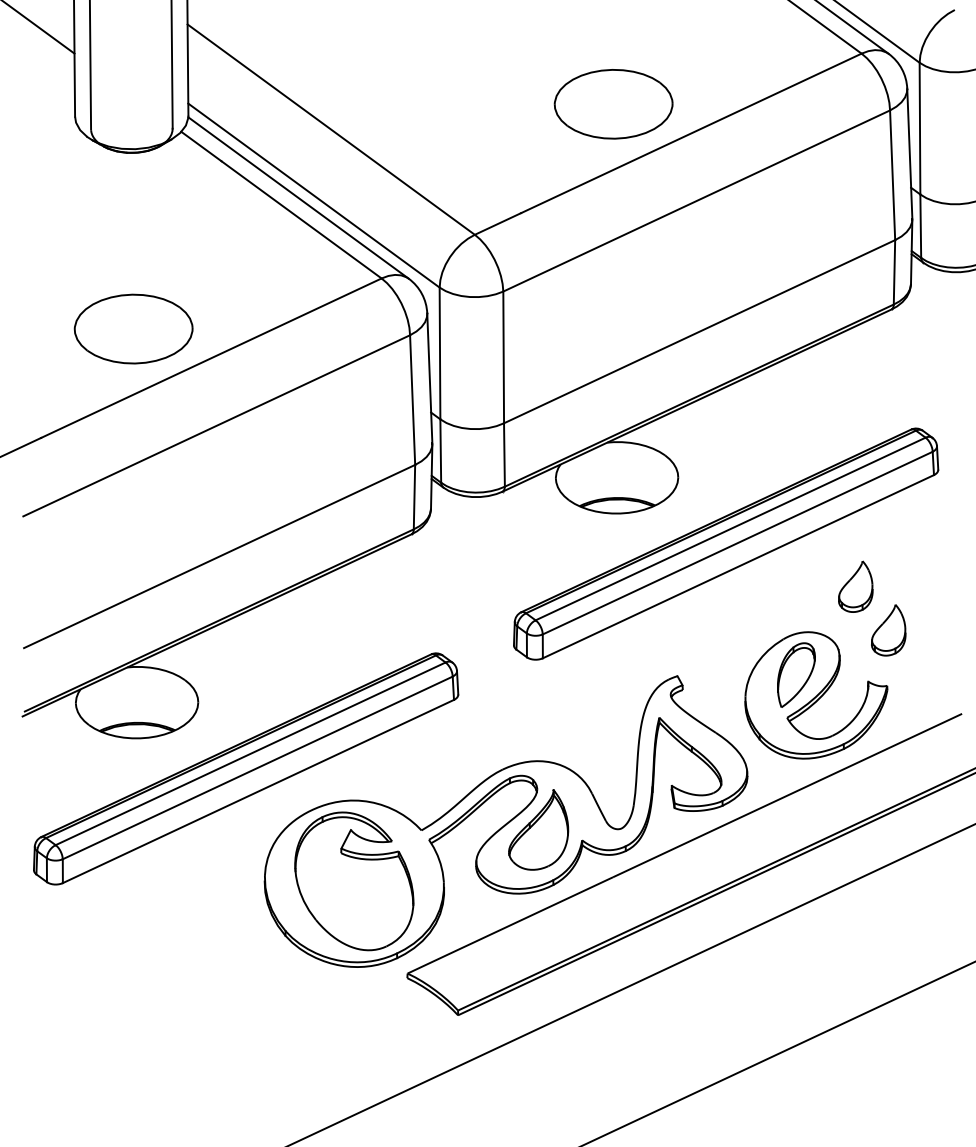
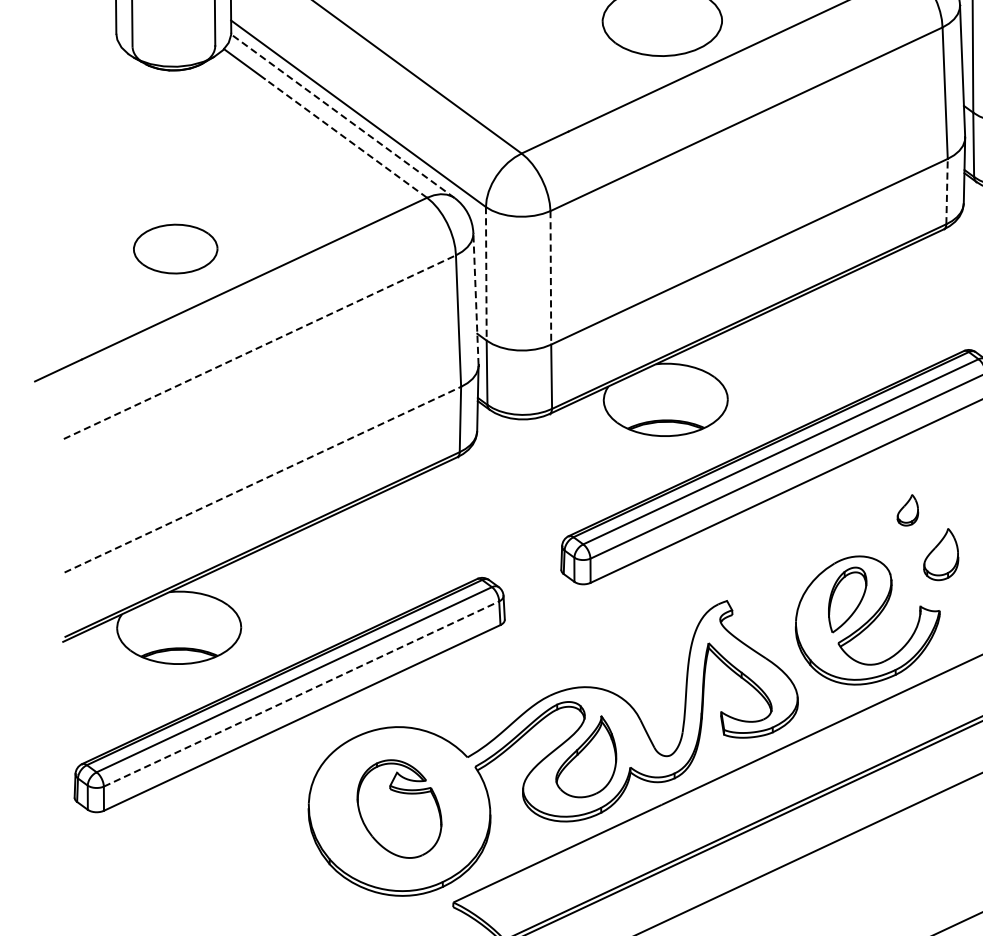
line: (298, 198) -> (342, 116), solid -> dashed
line: (301, 219) -> (345, 138), solid -> dashed
line: (894, 271) -> (947, 190), solid -> dashed
part: (133, 328) -> (175, 248), size x0.7
line: (440, 353) -> (486, 273), solid -> dashed
line: (503, 357) -> (550, 277), solid -> dashed
line: (429, 377) -> (475, 298), solid -> dashed
line: (216, 425) -> (259, 346), solid -> dashed
line: (219, 556) -> (262, 479), solid -> dashed
part: (855, 586) -> (907, 510), size x0.6
line: (258, 767) -> (302, 693), solid -> dashed
part: (354, 881) -> (399, 809), size x0.7

